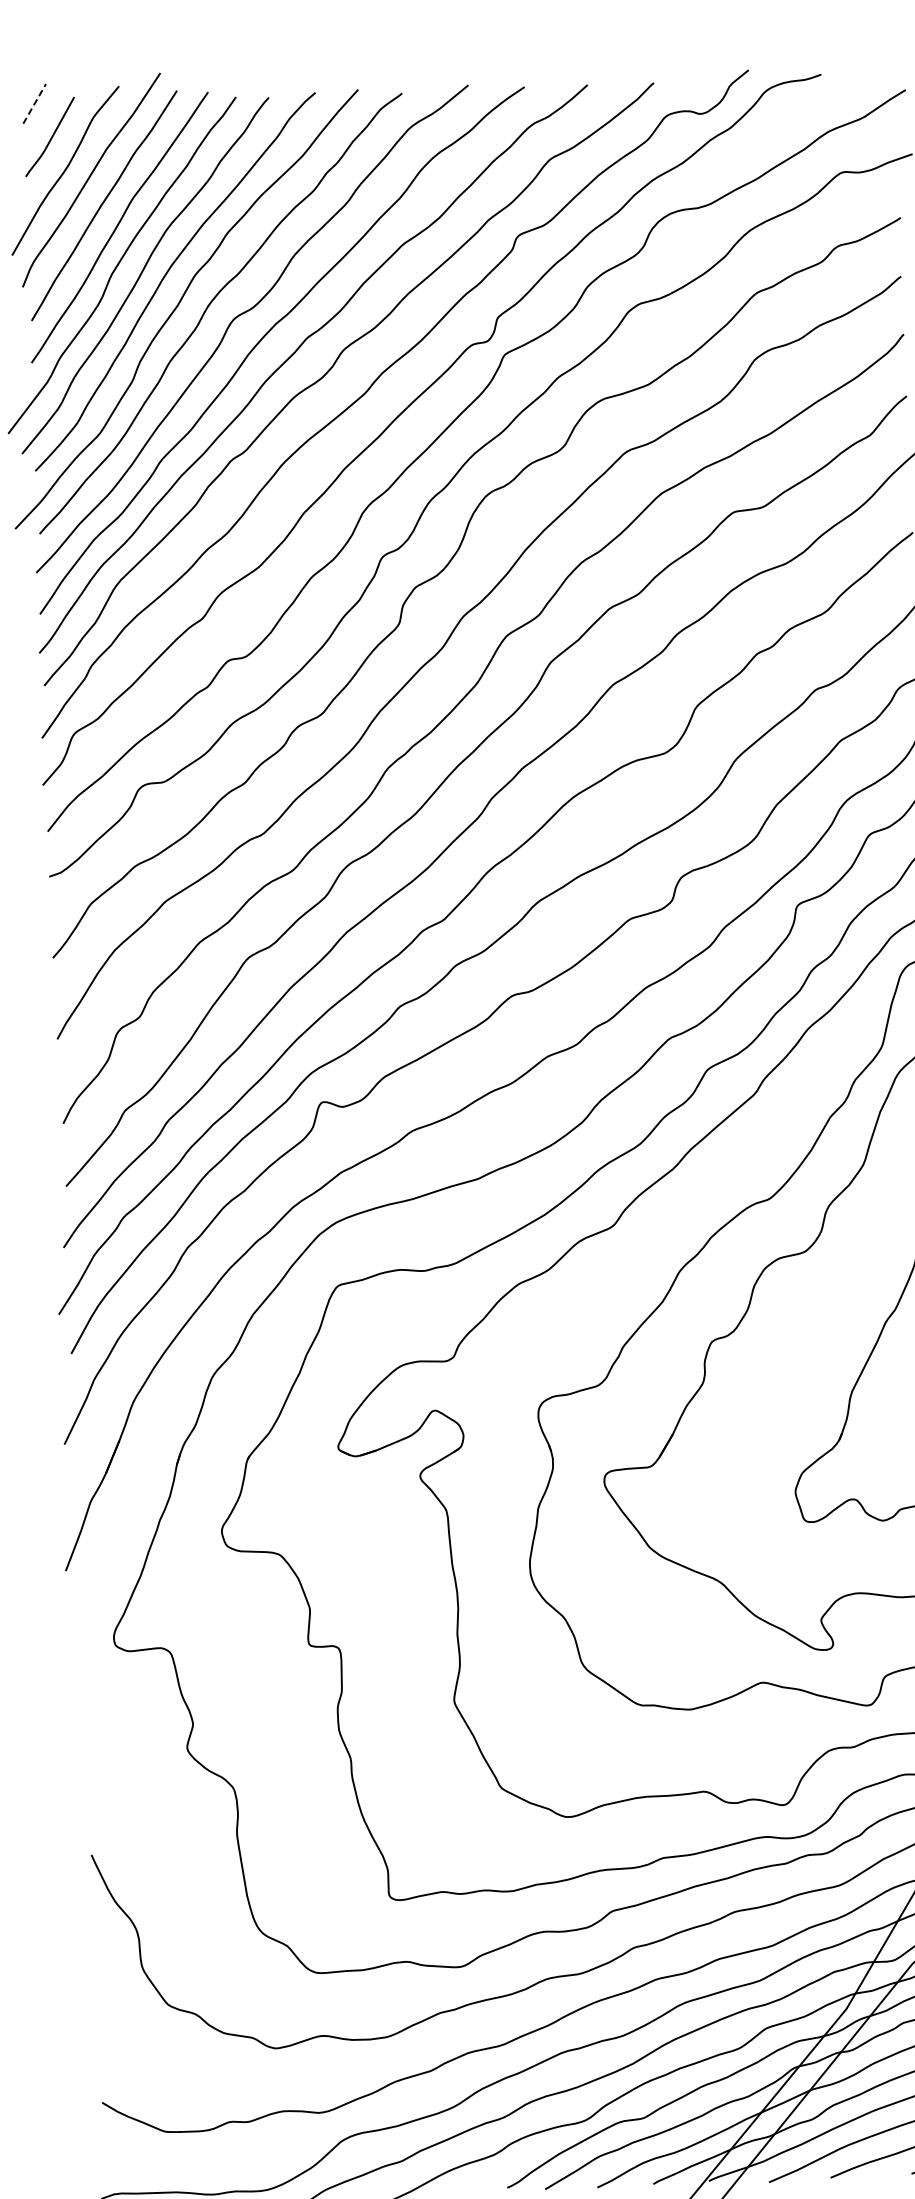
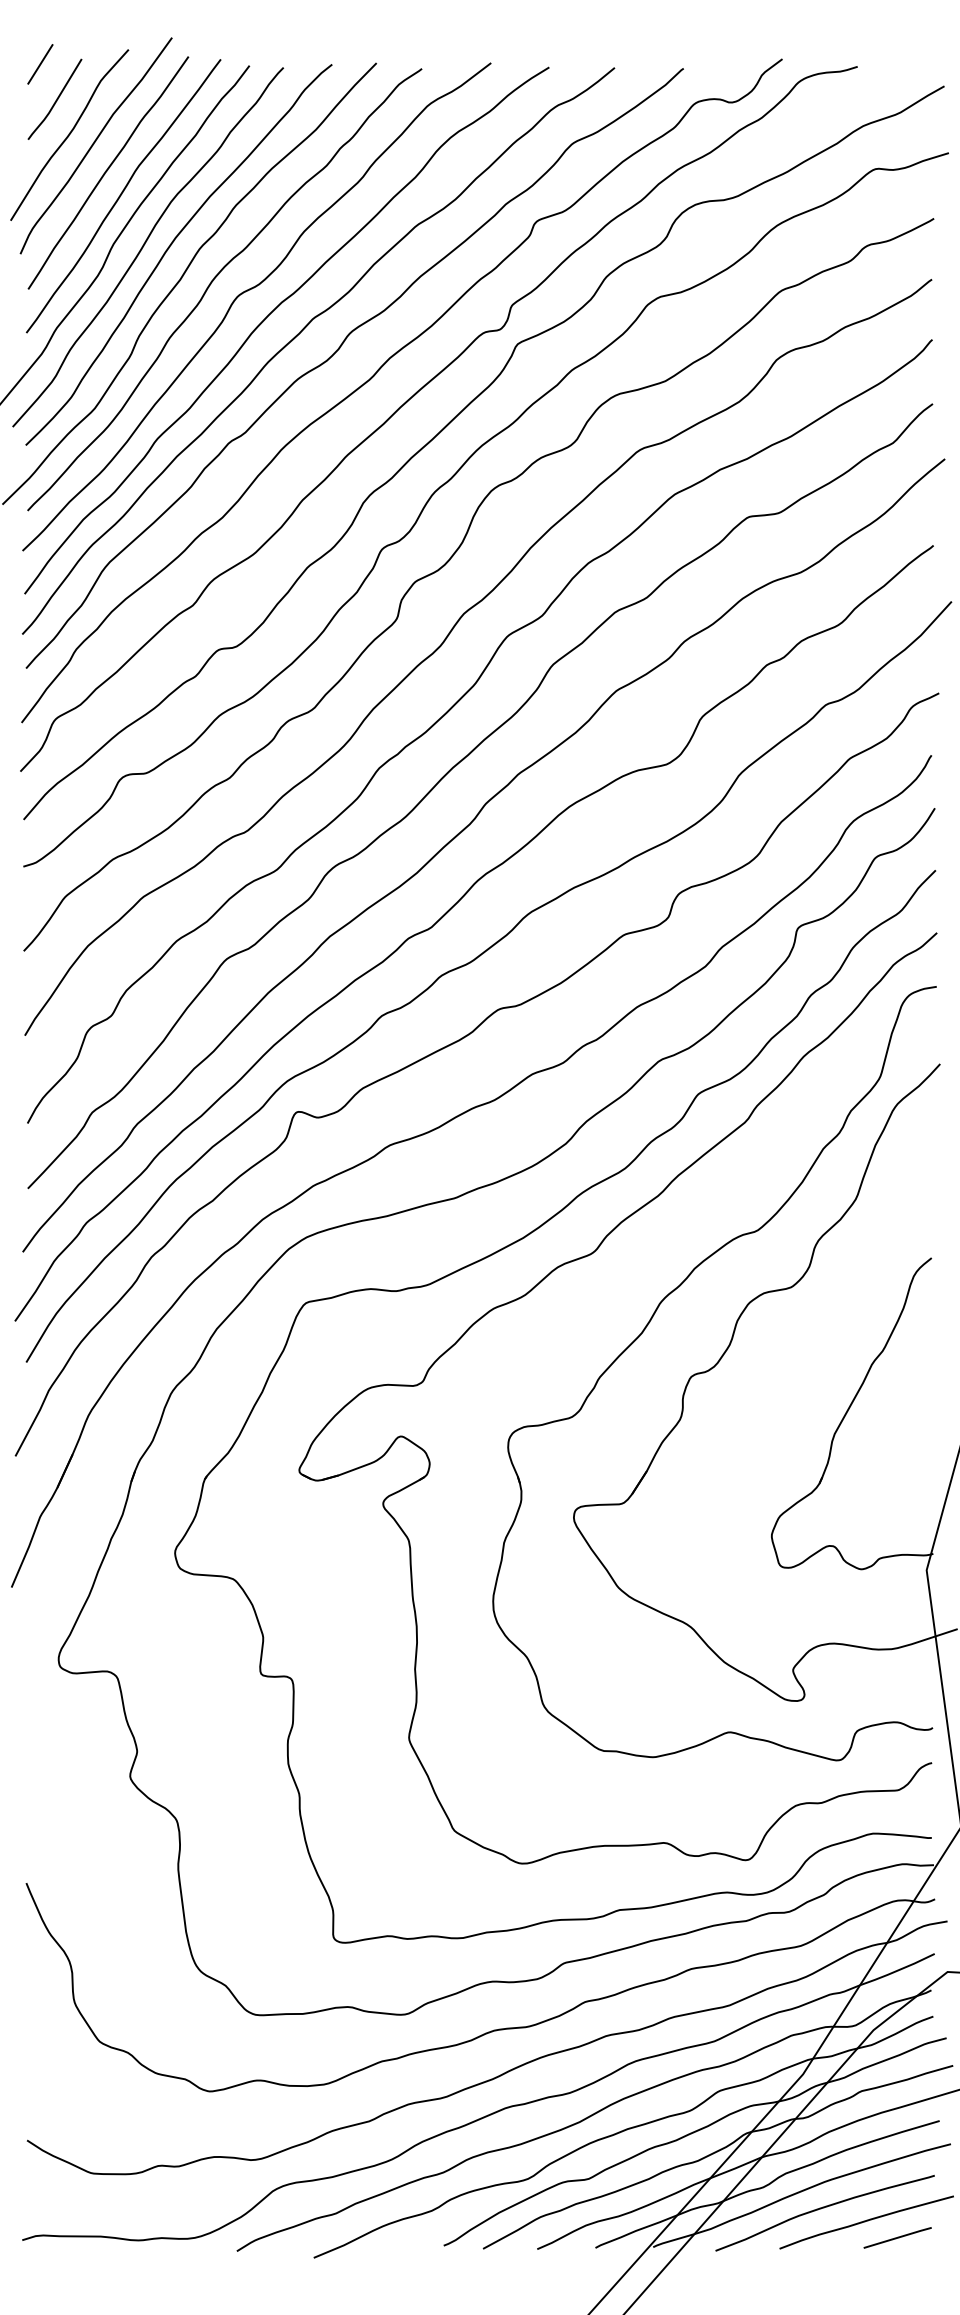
line: (34, 103) -> (40, 64), dashed -> solid

